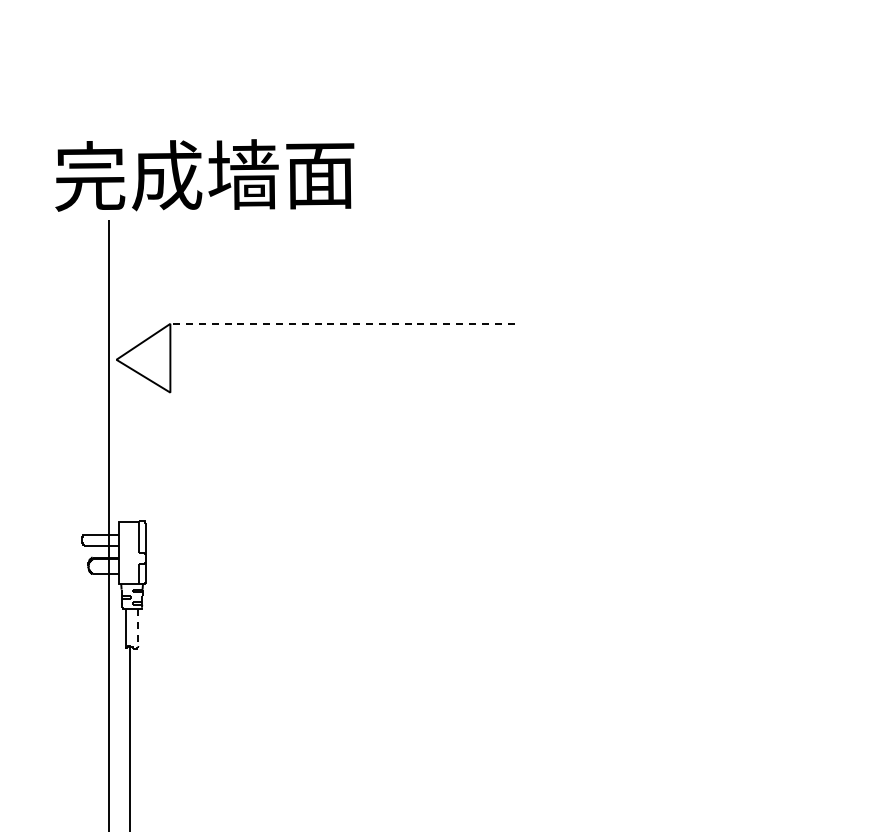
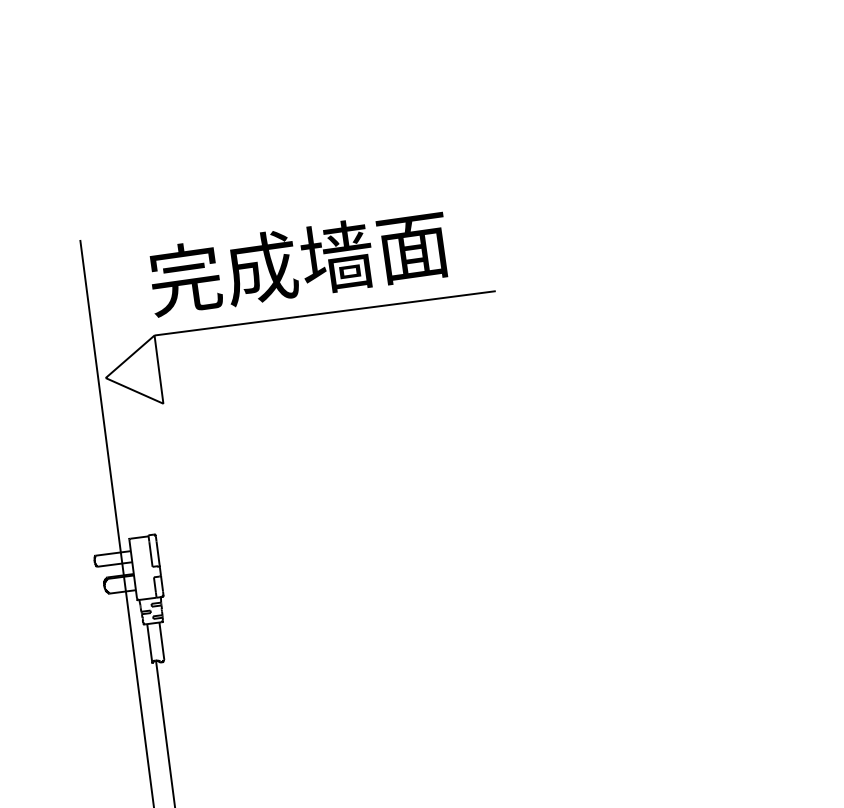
text: (204, 175) -> (298, 262), moved
line: (341, 323) -> (324, 313), dashed -> solid
line: (138, 628) -> (162, 641), dashed -> solid

